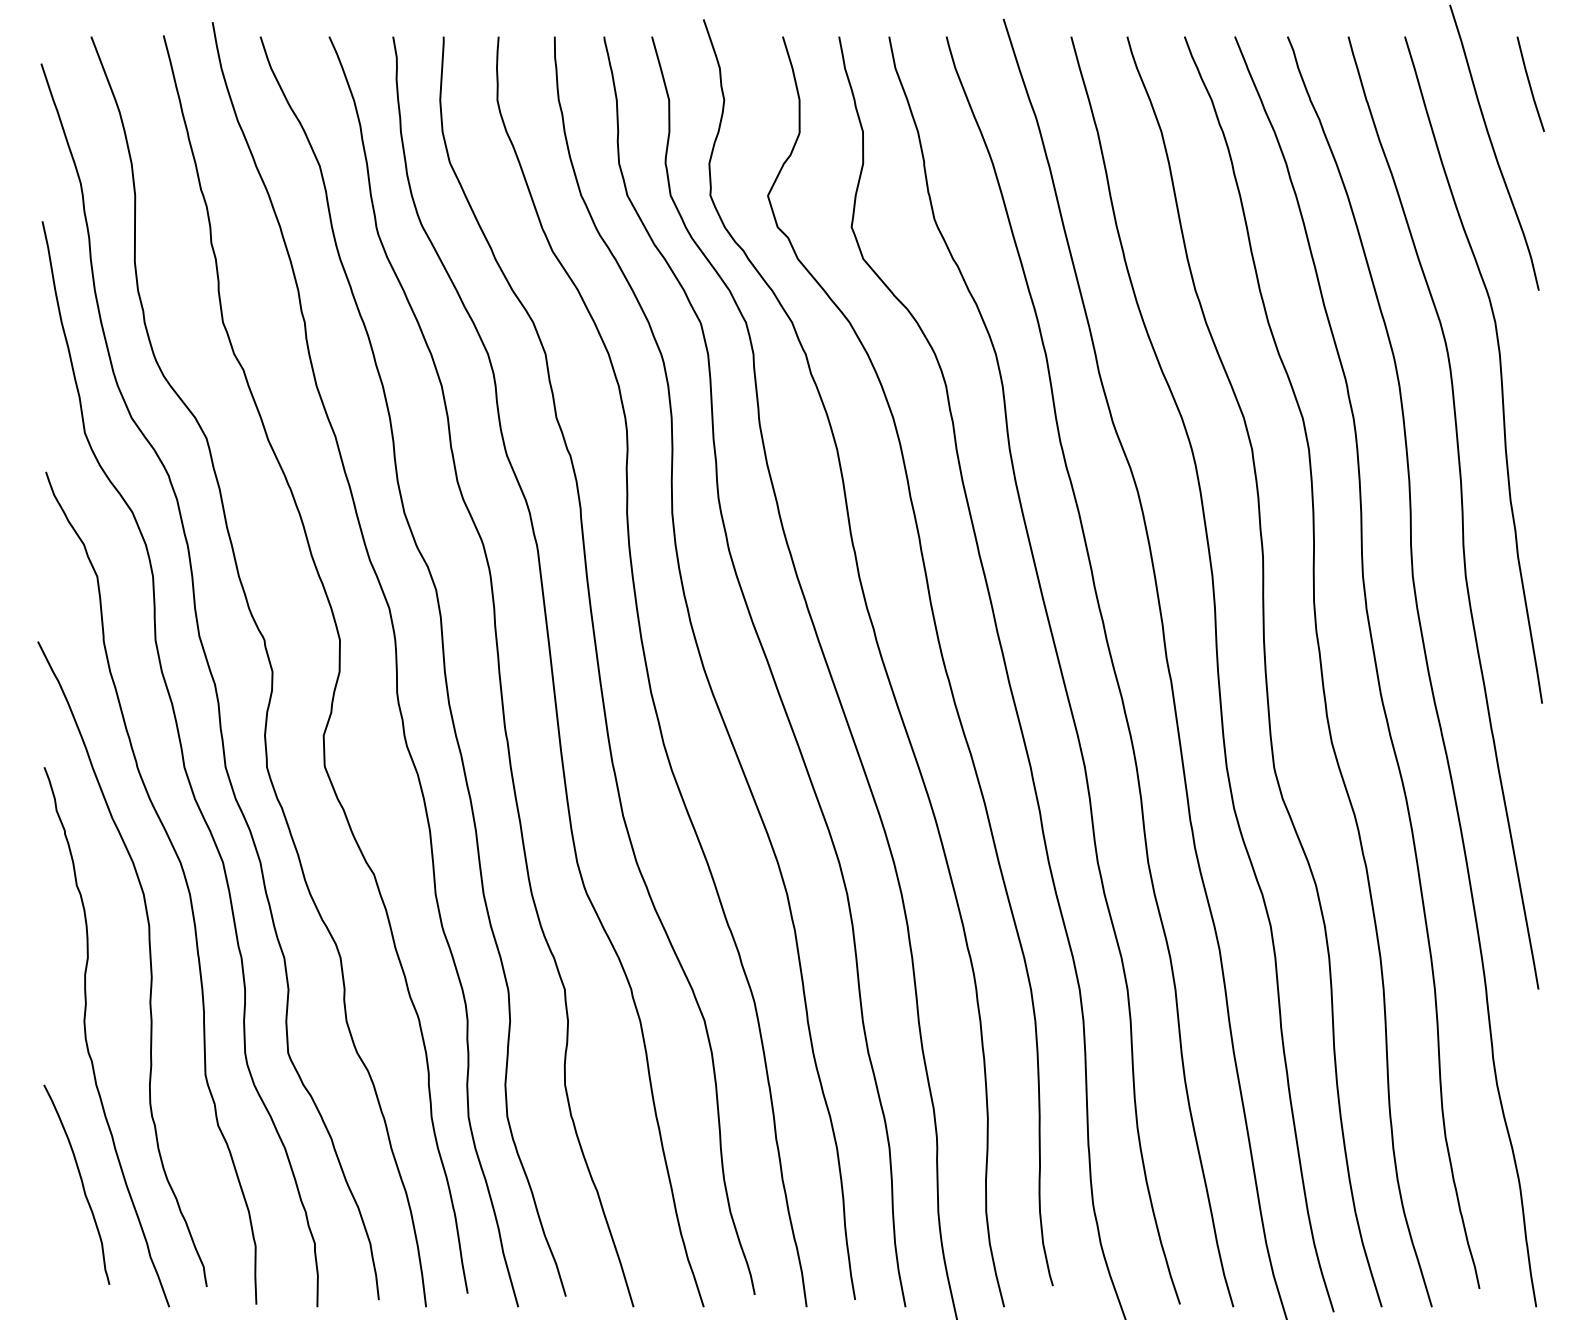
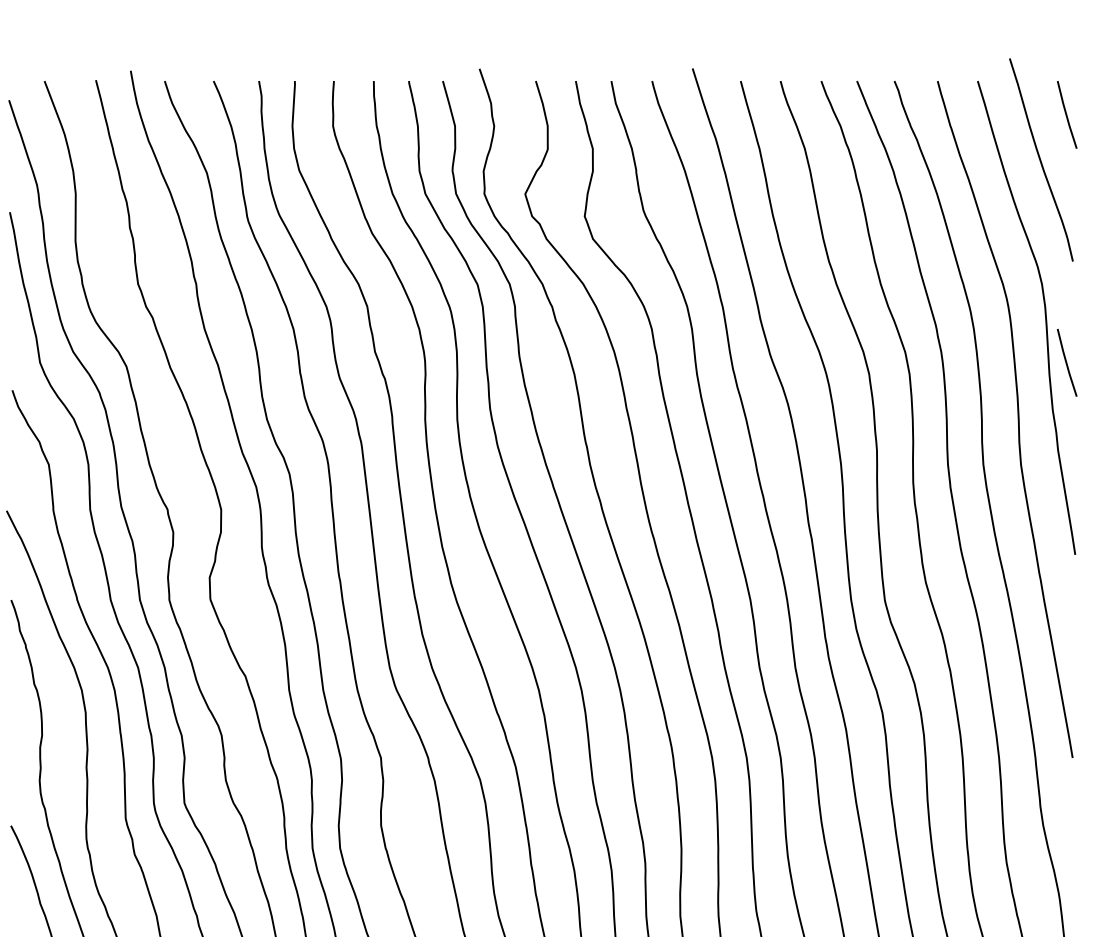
line: (1530, 432) -> (1066, 362), added

